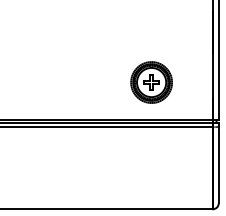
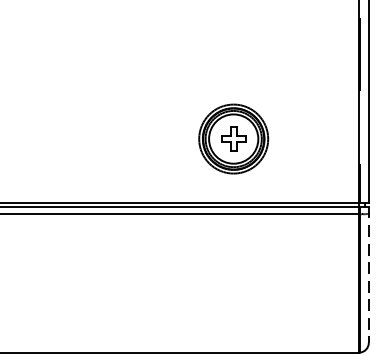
part: (151, 82) -> (233, 139), moved
line: (218, 163) -> (368, 275), solid -> dashed

